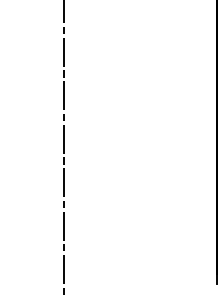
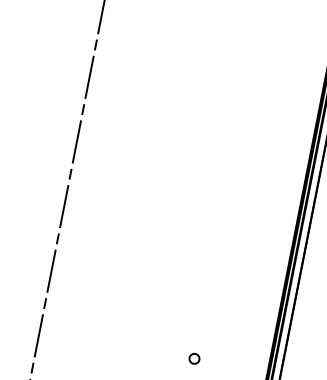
circle: (167, 264) -> (194, 358), added

